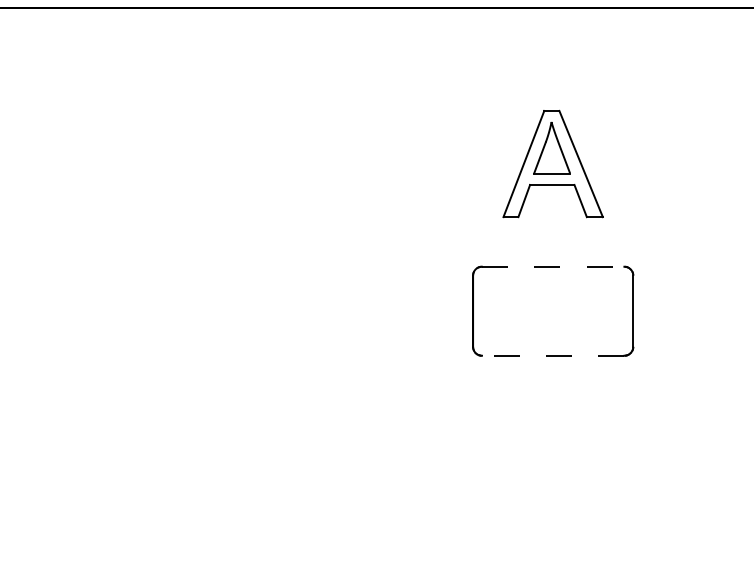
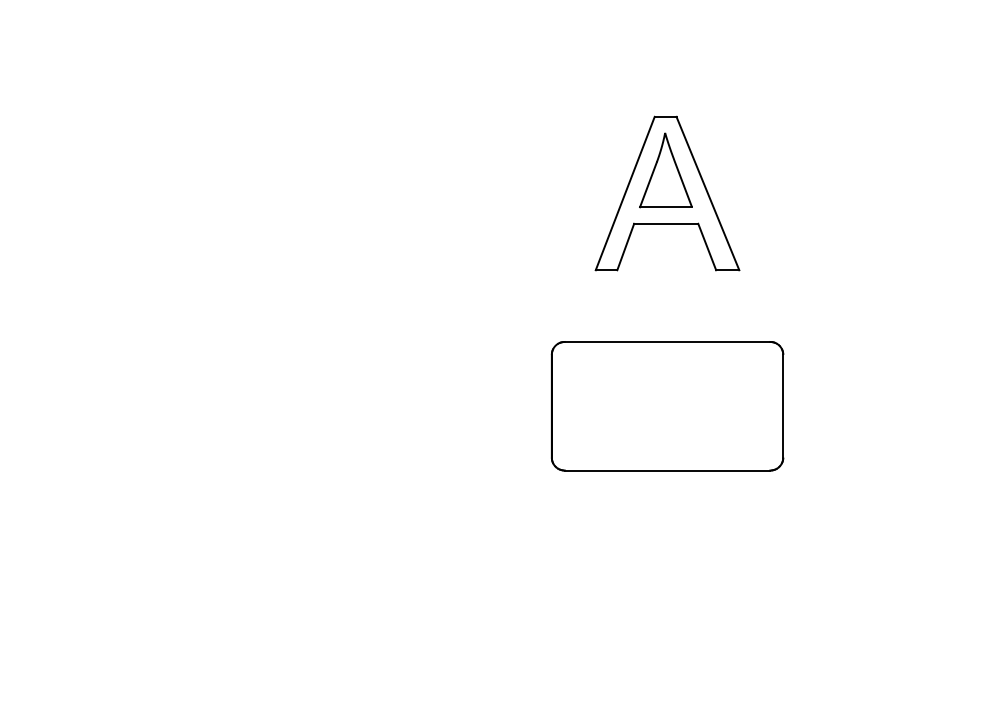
line: (553, 266) -> (667, 341), dashed -> solid
line: (552, 355) -> (666, 470), dashed -> solid

